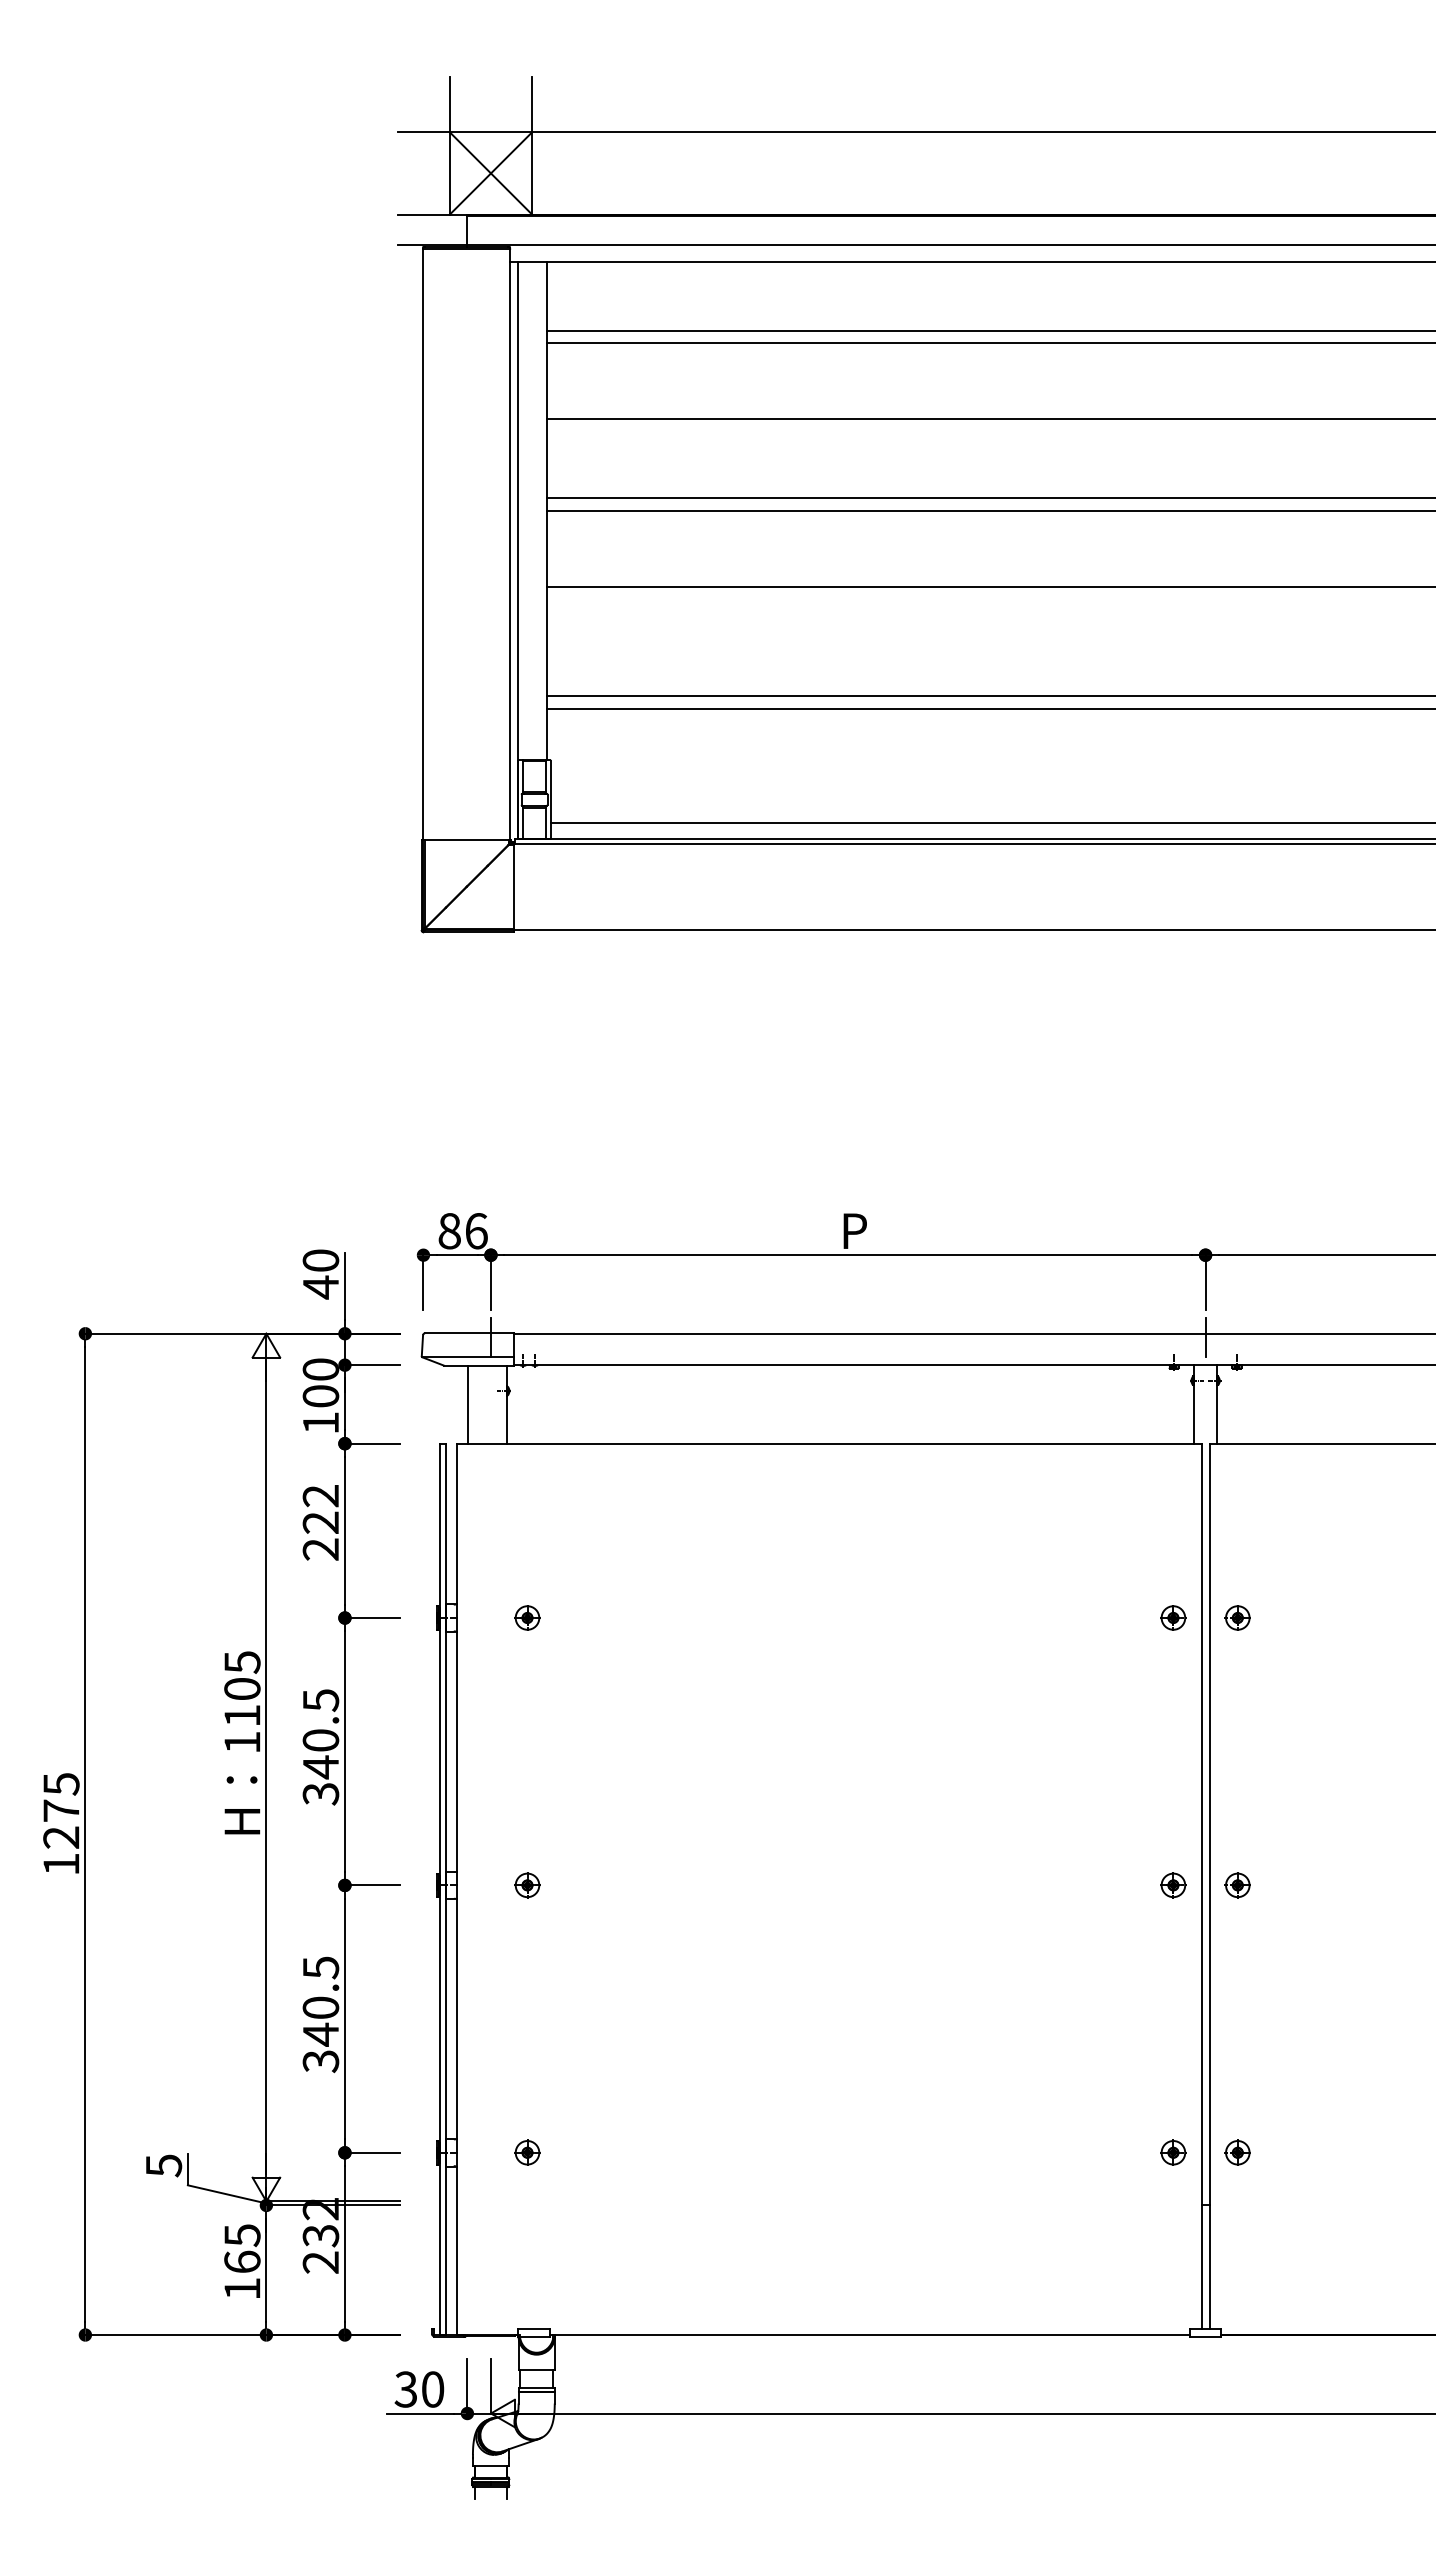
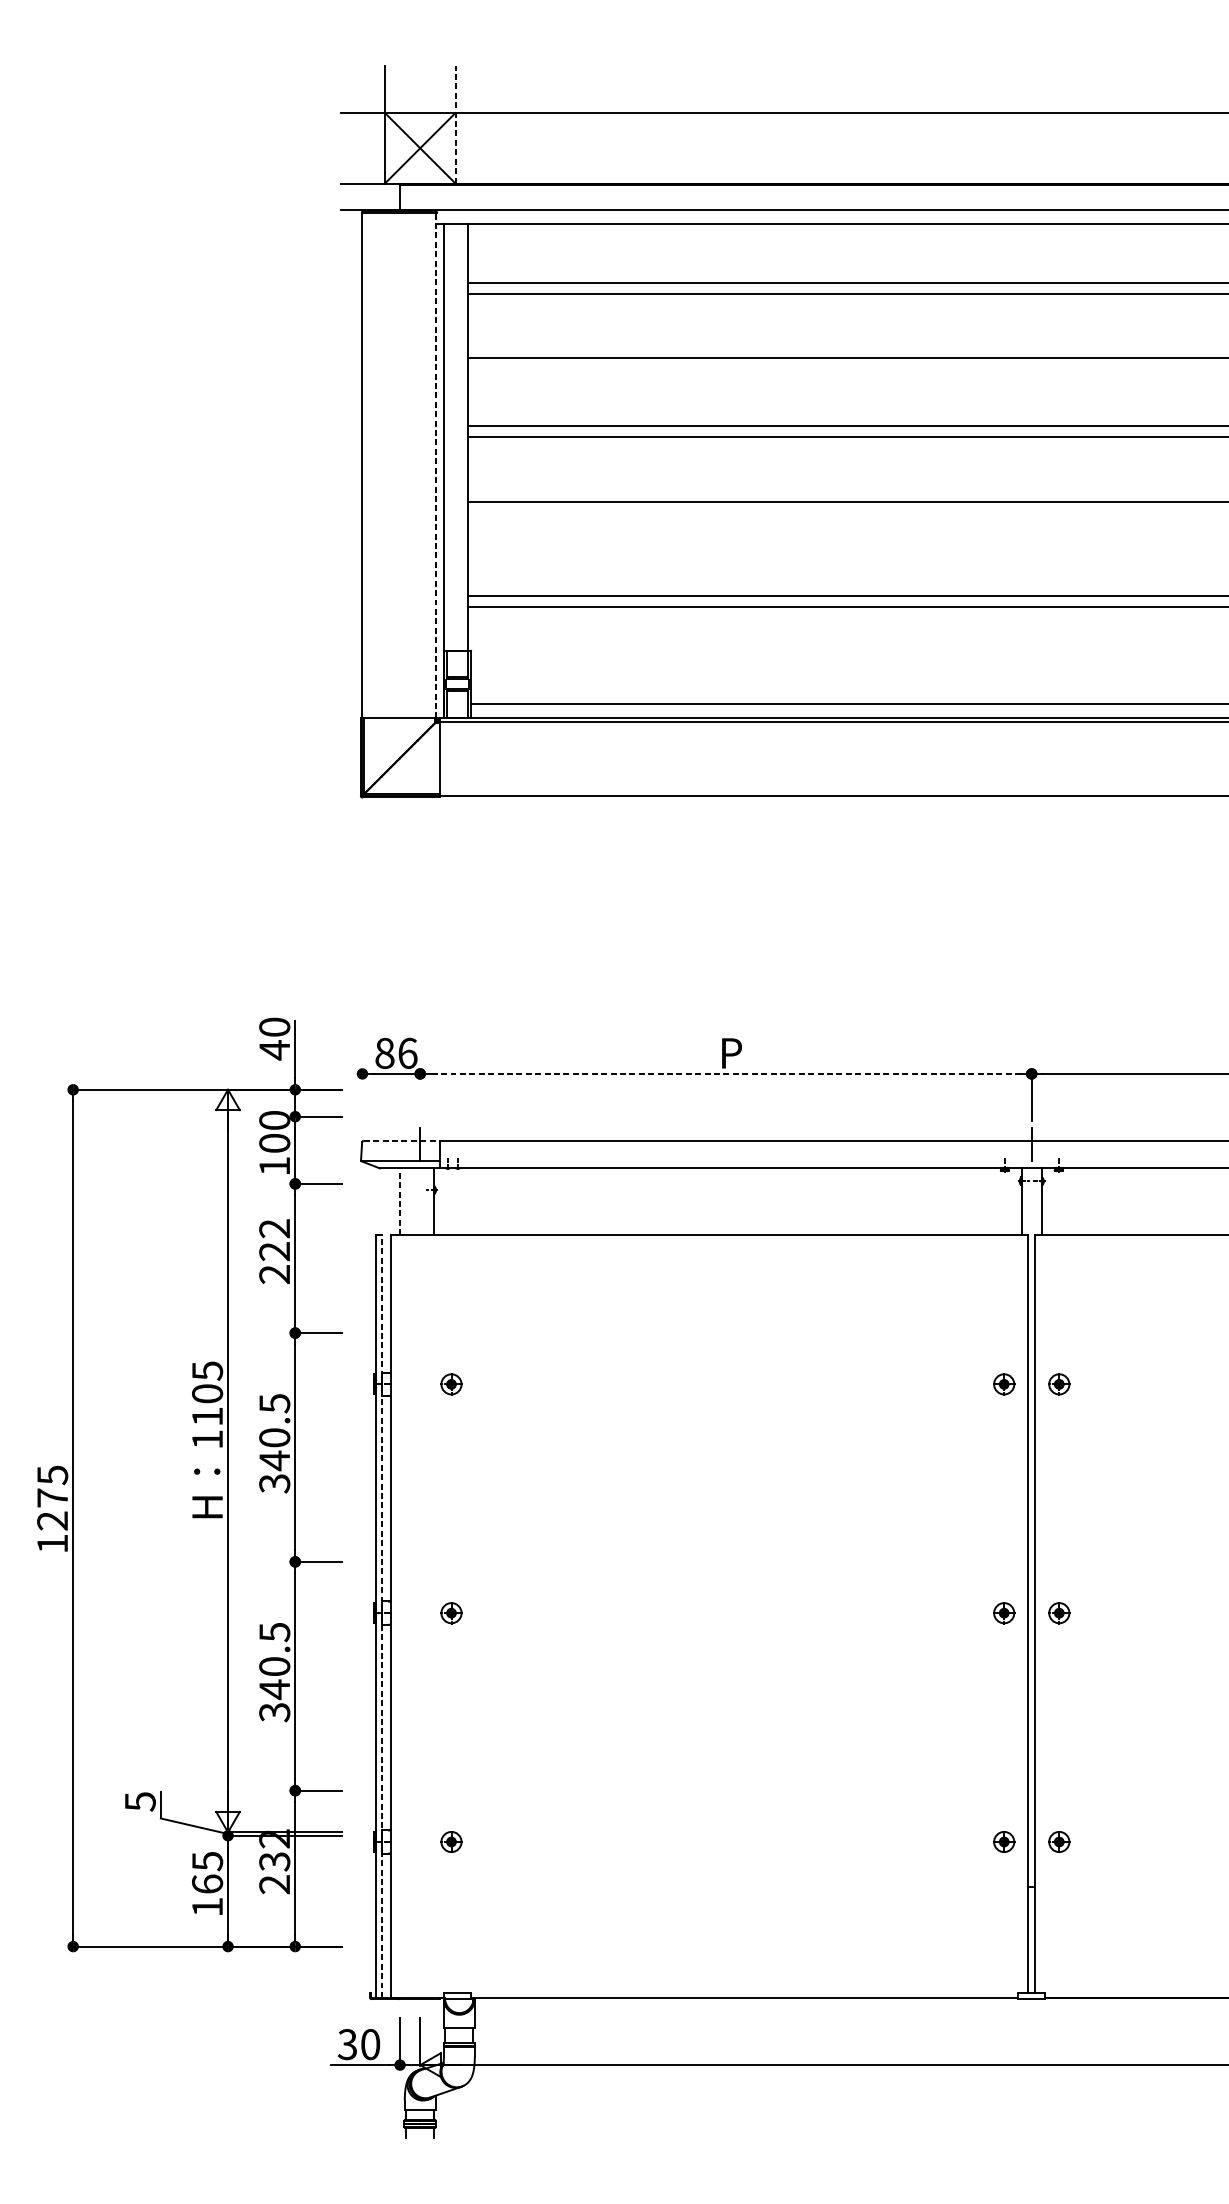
line: (532, 145) -> (455, 124), solid -> dashed
line: (509, 543) -> (436, 464), solid -> dashed
line: (848, 1255) -> (726, 1074), solid -> dashed
line: (423, 1282) -> (362, 1097), removed
line: (491, 1282) -> (420, 1097), removed
line: (469, 1333) -> (401, 1140), solid -> dashed
line: (467, 1404) -> (400, 1201), solid -> dashed
part: (221, 1795) -> (189, 1484), moved
line: (445, 1889) -> (381, 1616), solid -> dashed

